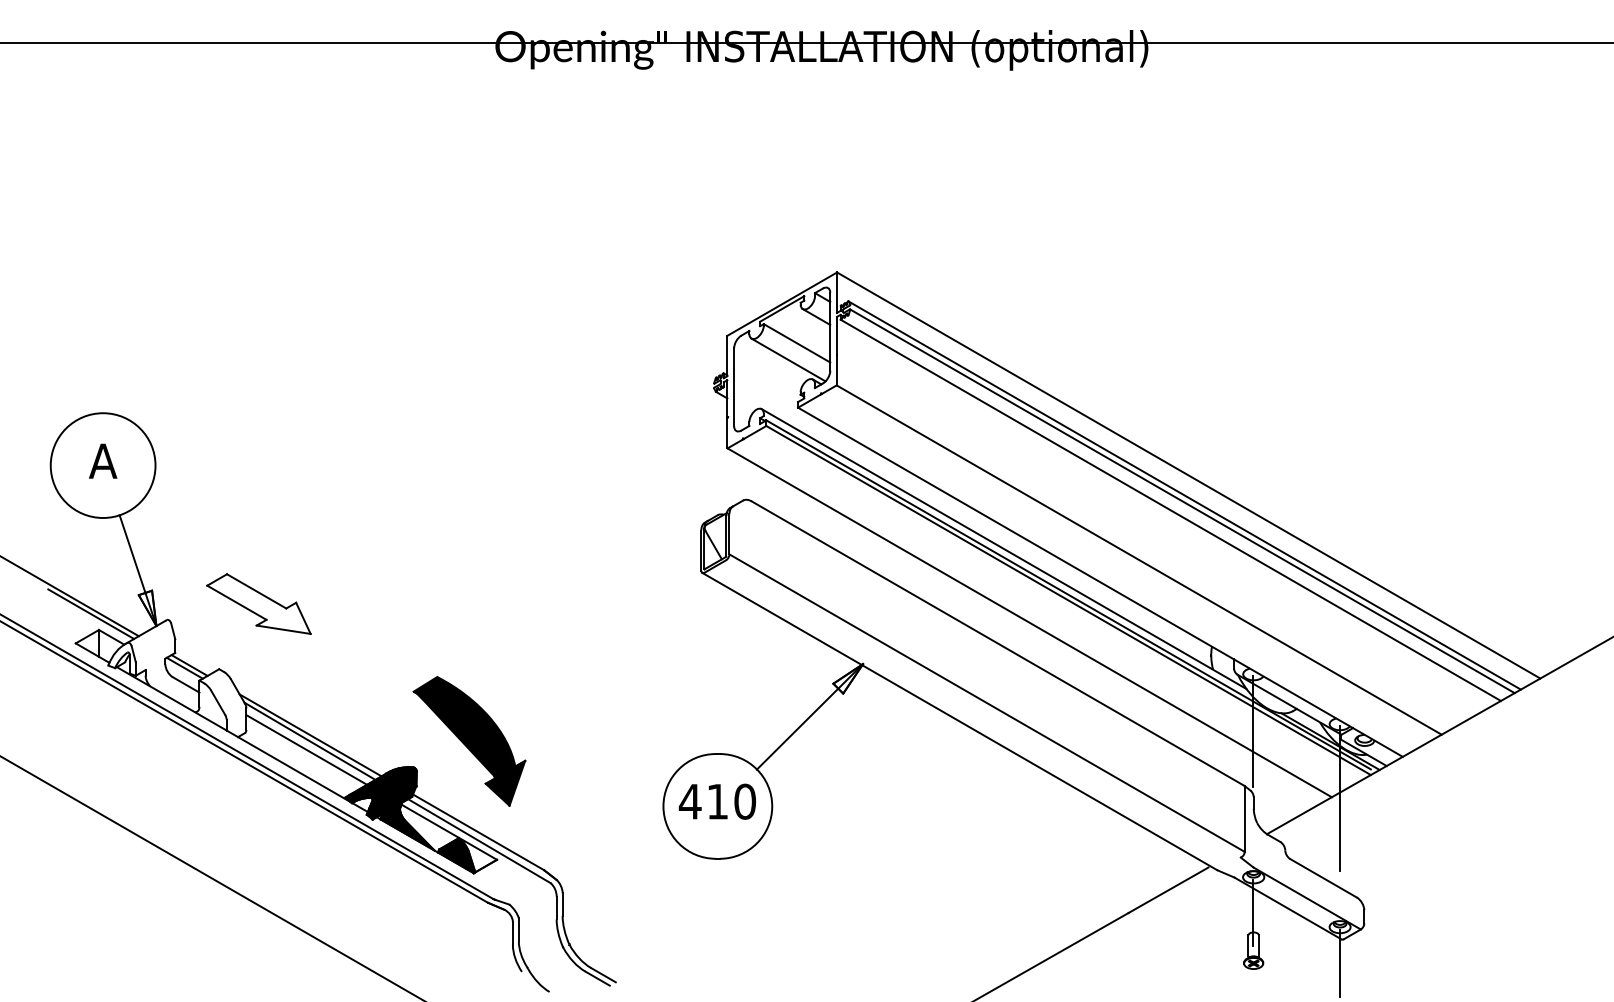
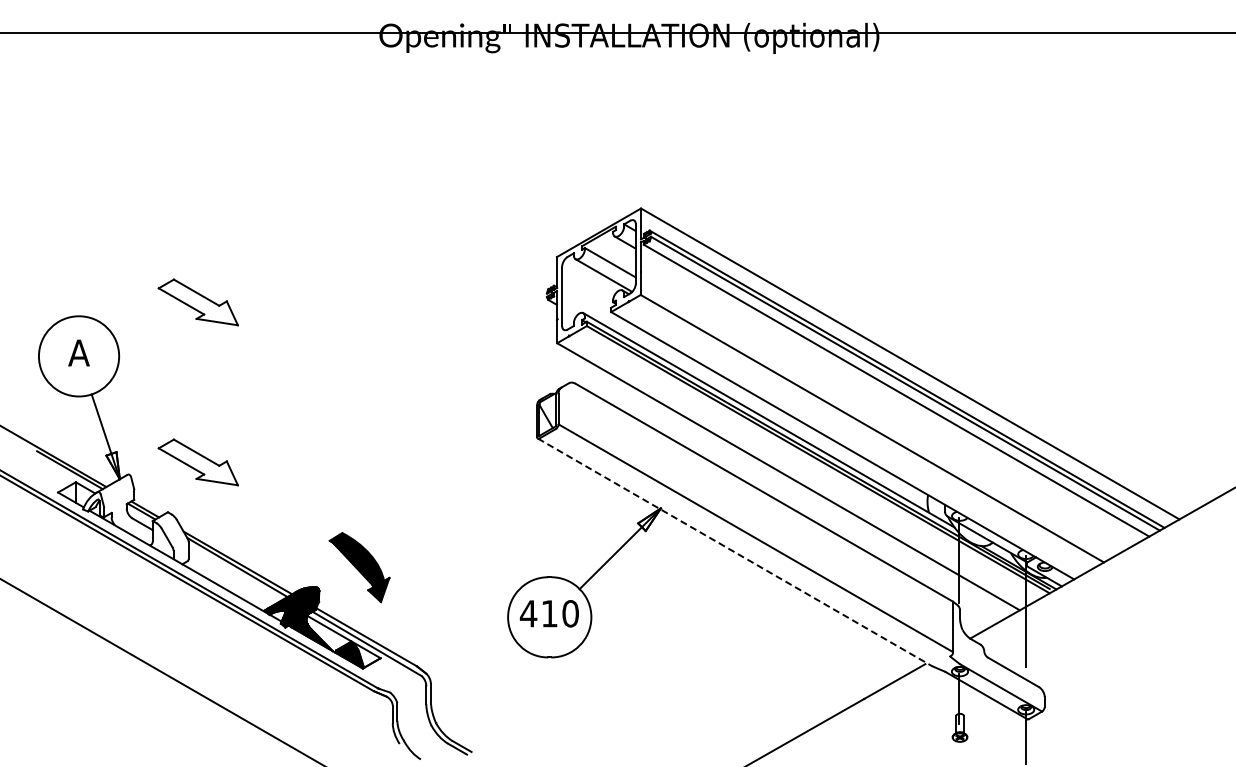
part: (257, 395) -> (197, 302), added
line: (959, 721) -> (734, 552), solid -> dashed
part: (469, 741) -> (359, 567), size x0.7
line: (306, 749) -> (234, 573), removed

